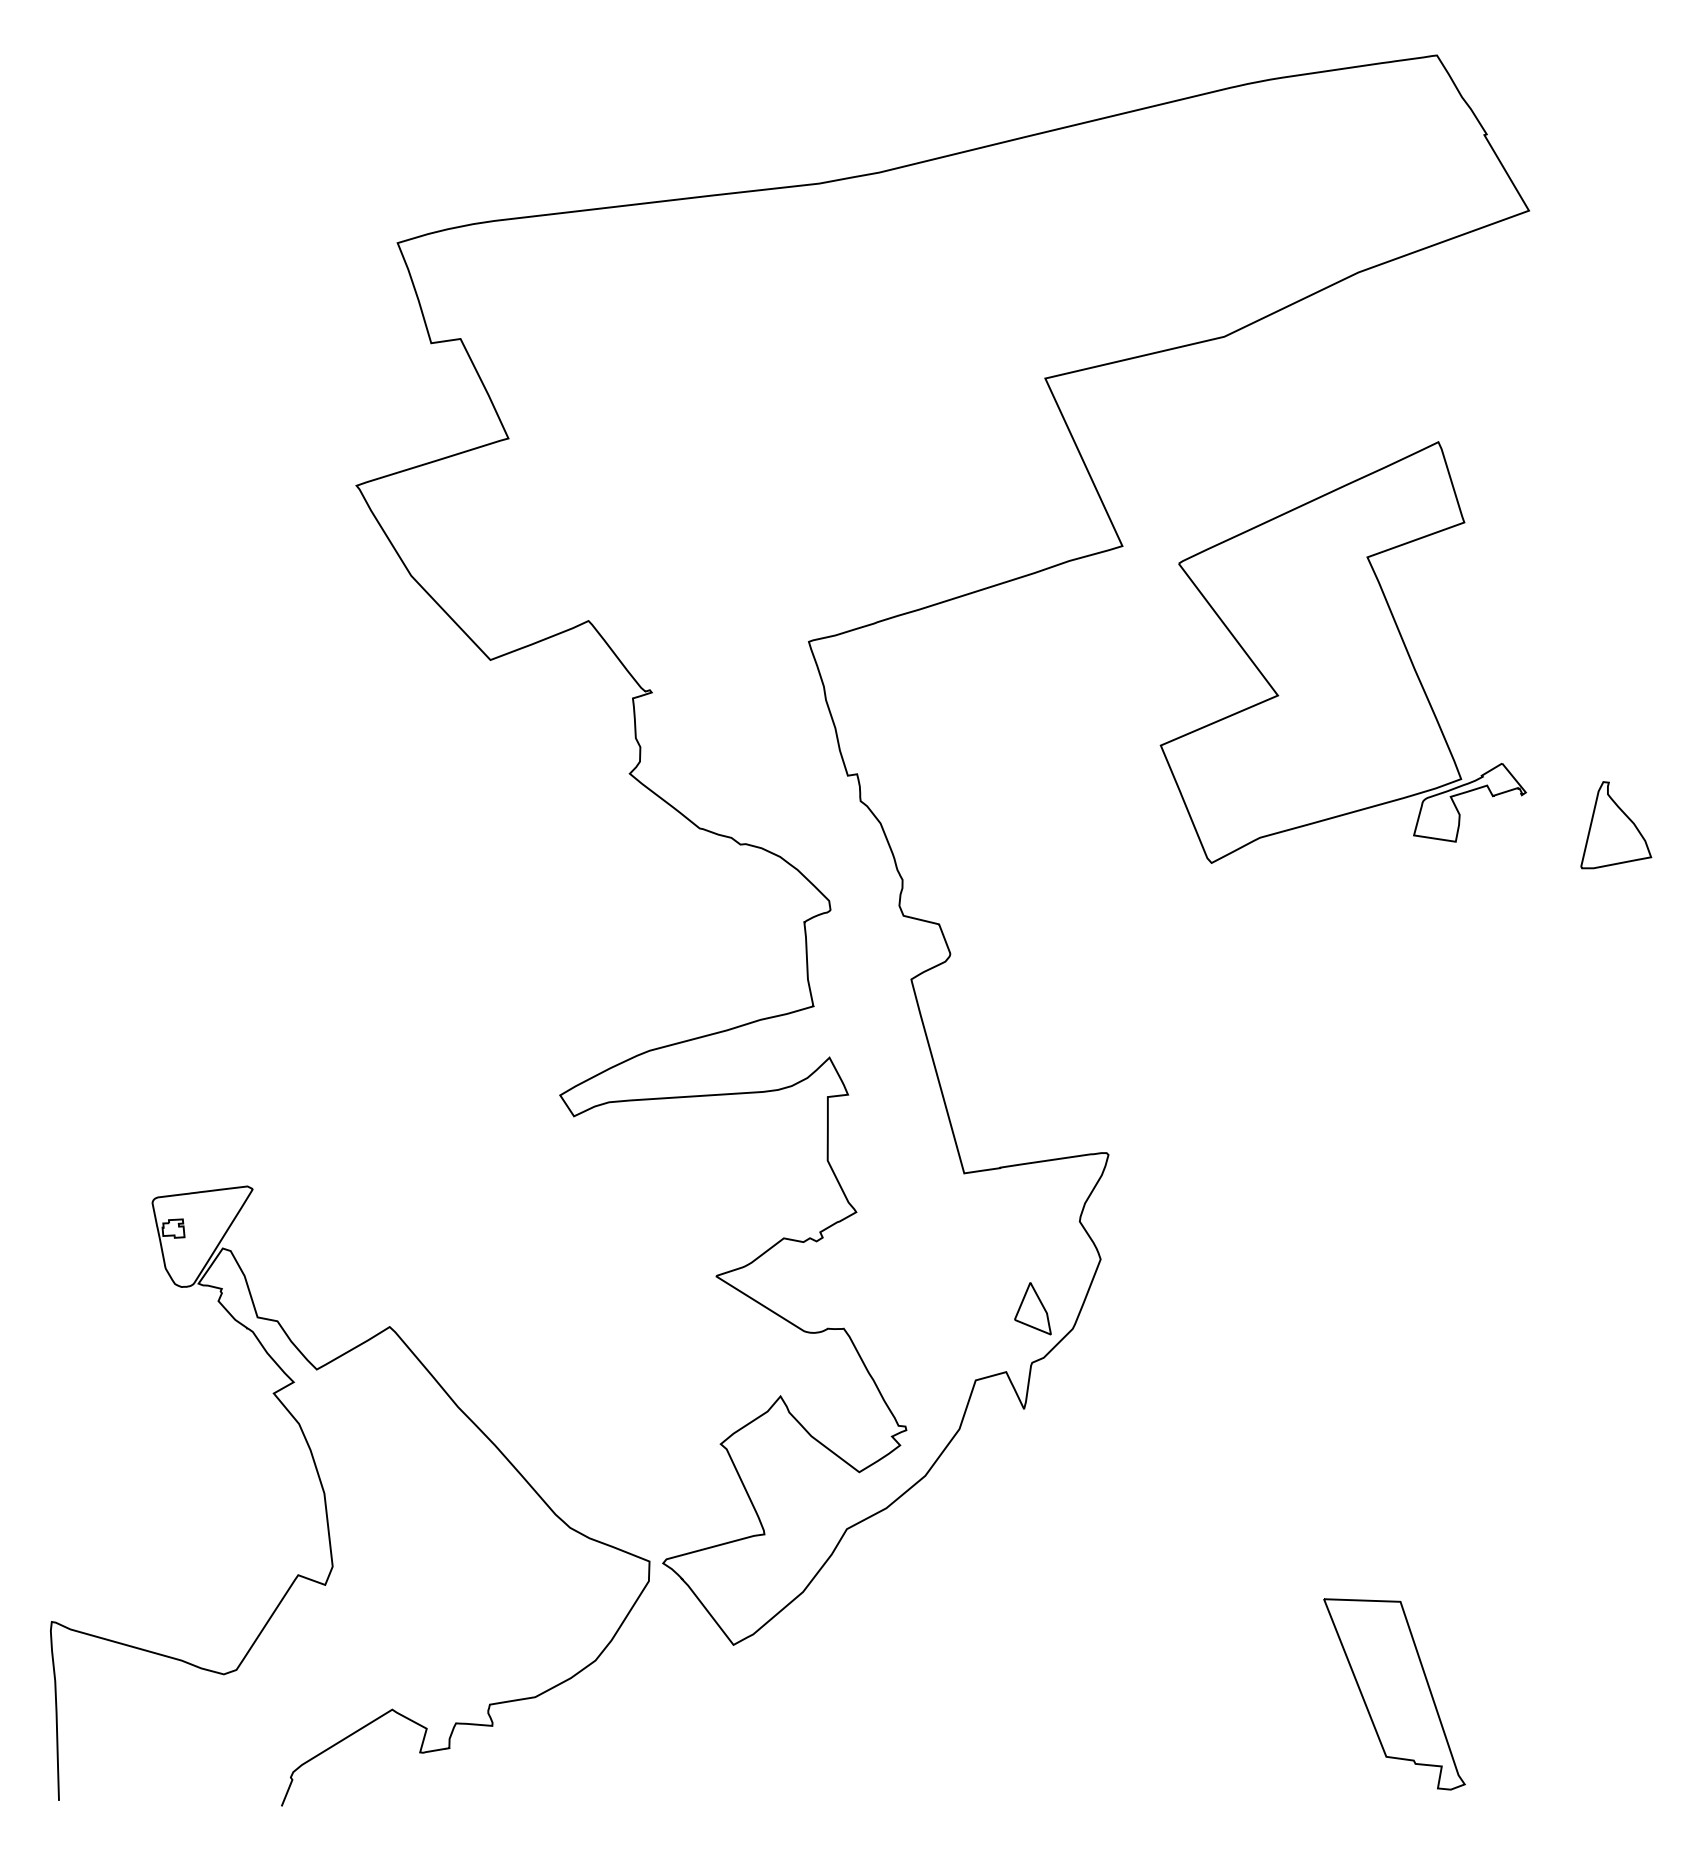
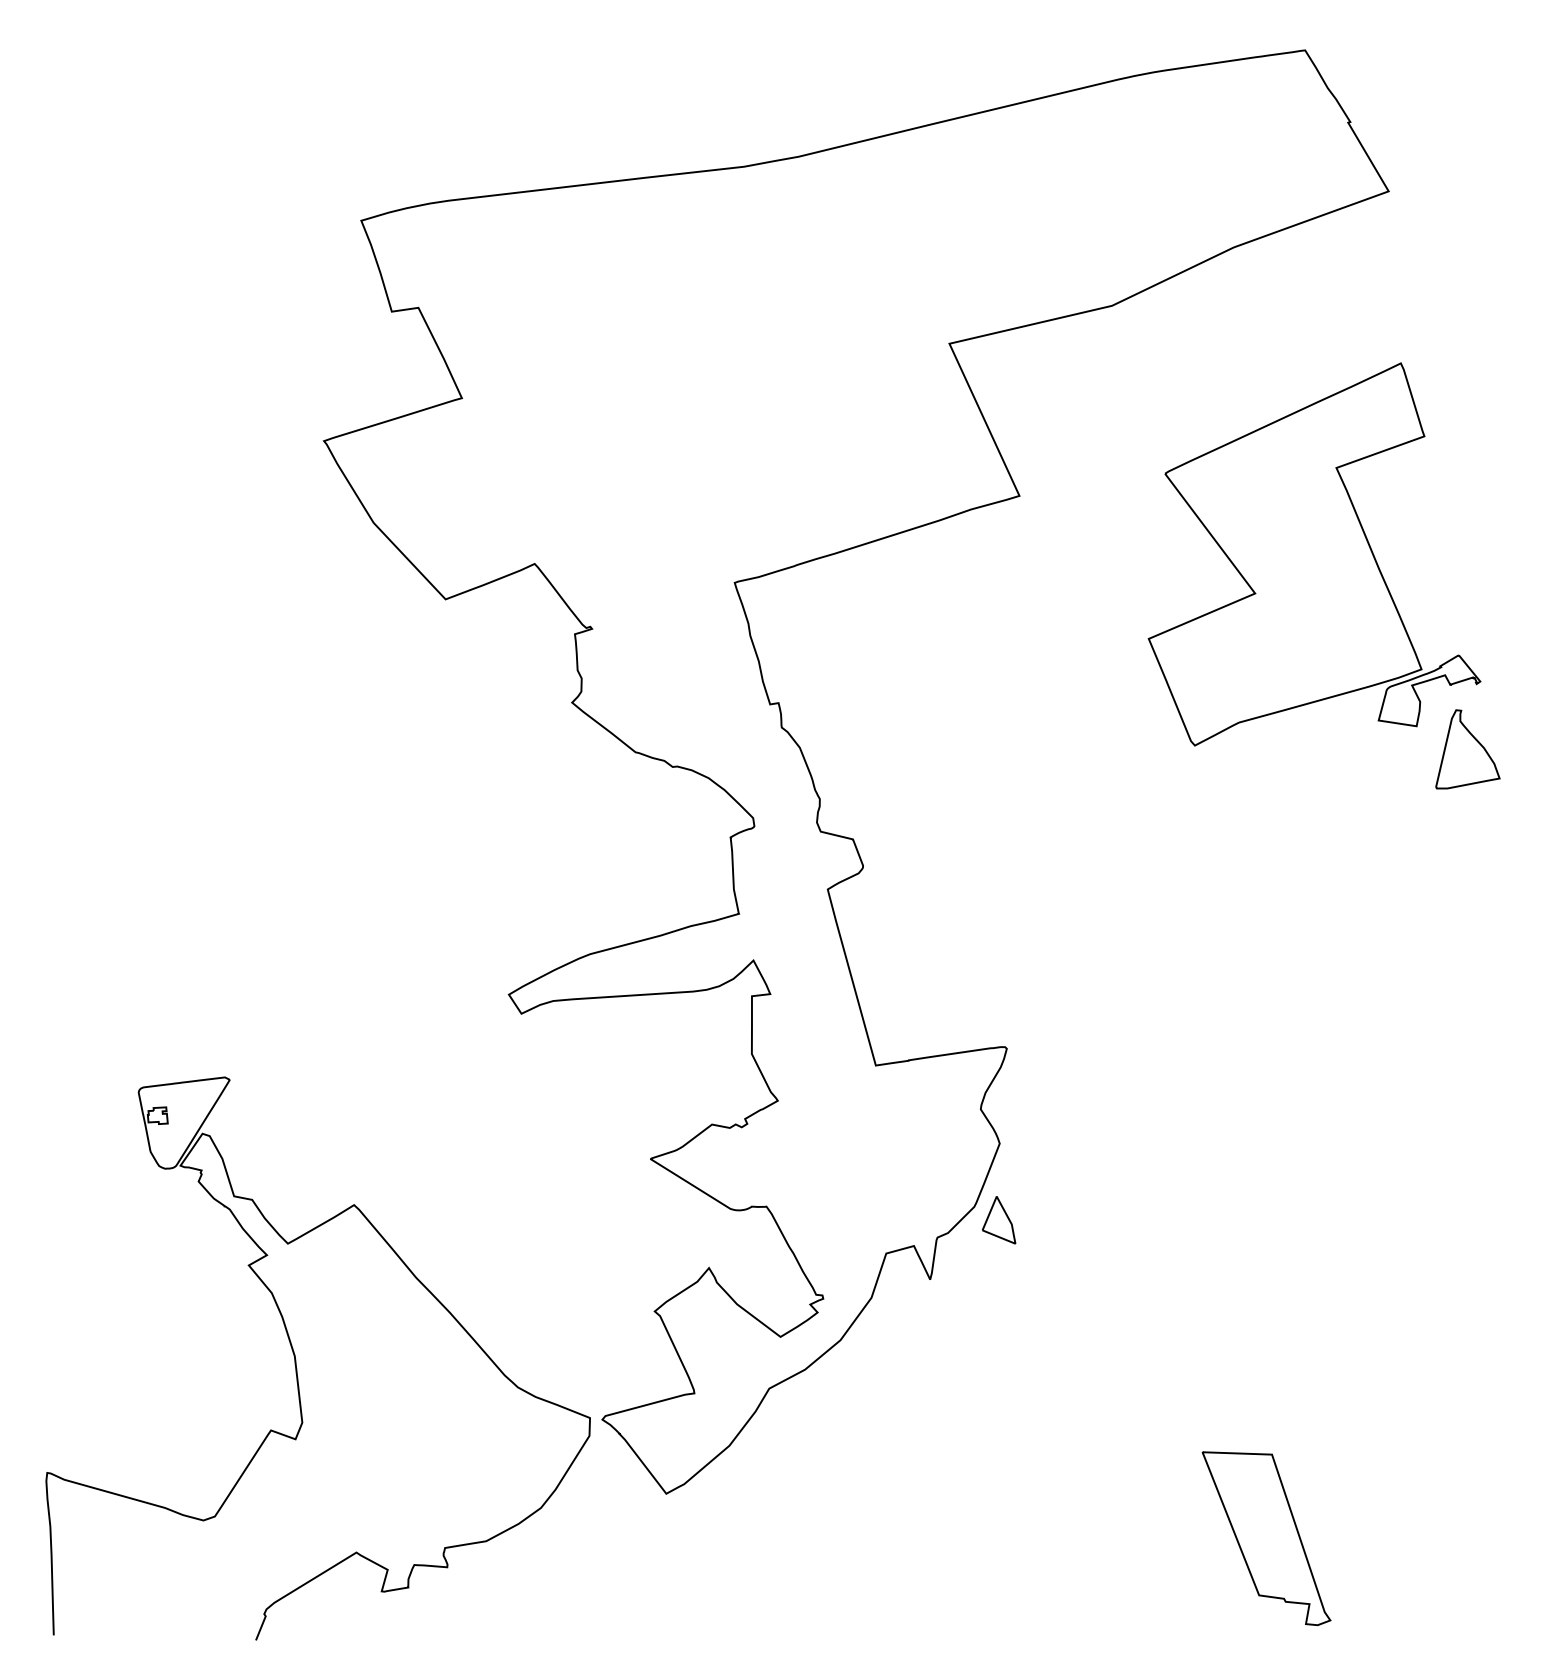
part: (1342, 652) -> (1313, 554), moved
part: (1032, 1308) -> (998, 1220), moved

